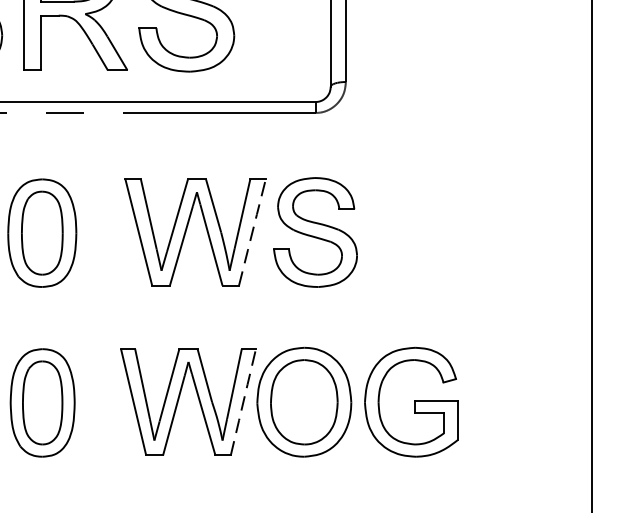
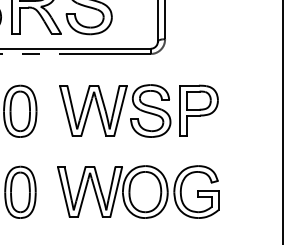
line: (252, 231) -> (120, 110), dashed -> solid
part: (415, 231) -> (198, 110), added
line: (243, 403) -> (116, 192), dashed -> solid

